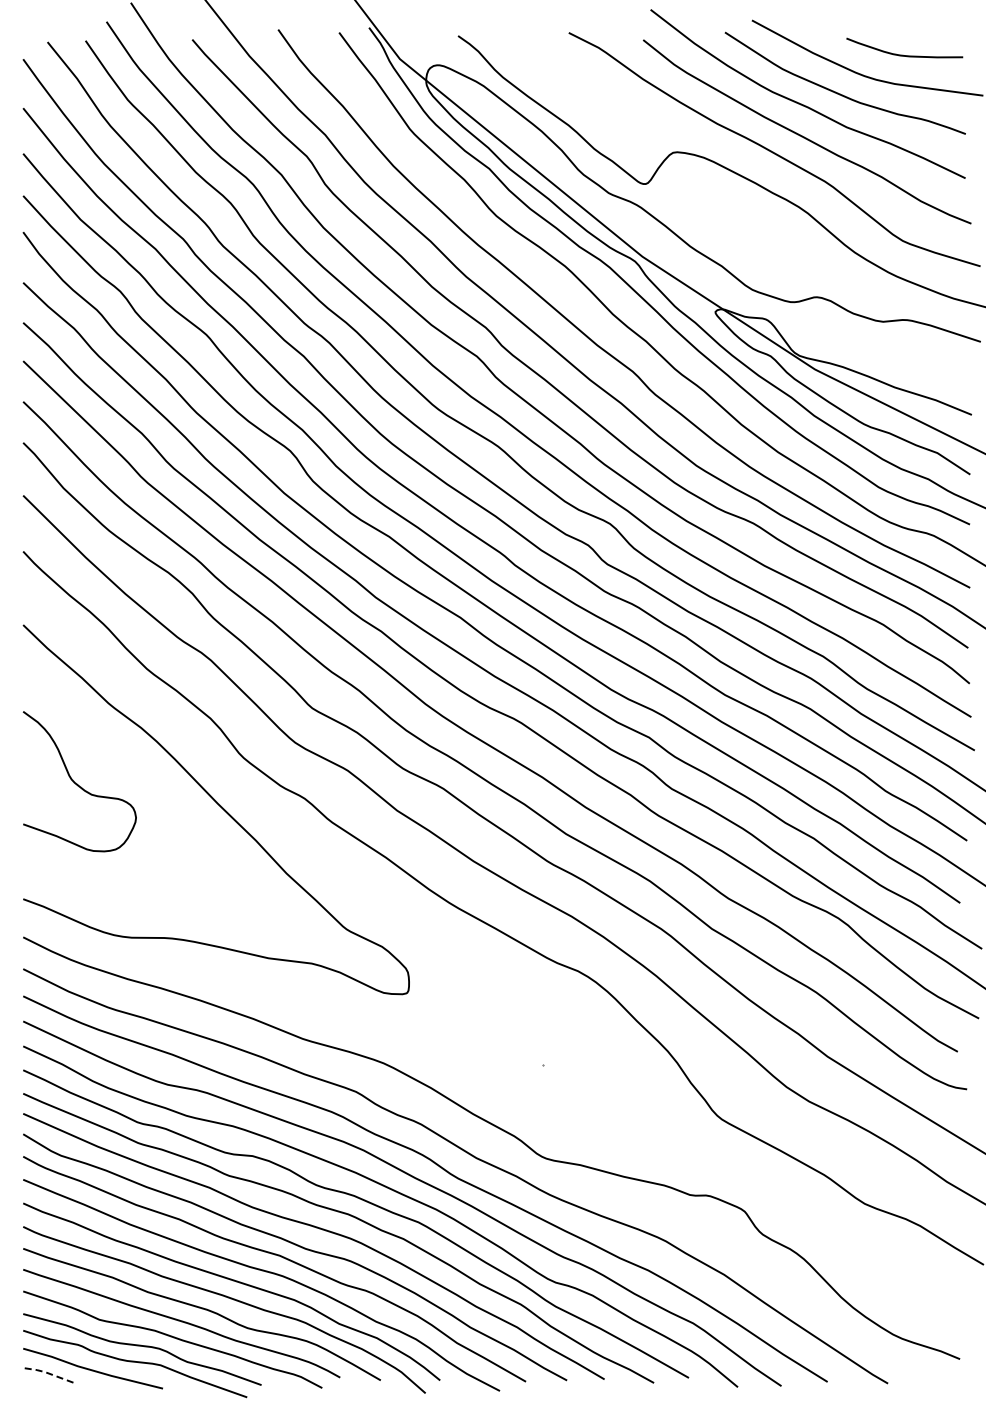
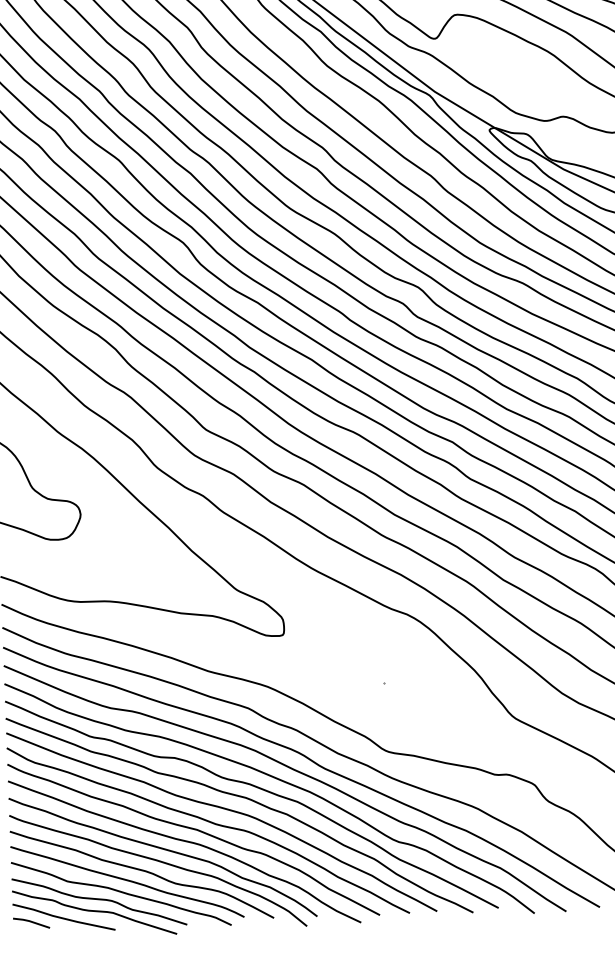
line: (47, 1372) -> (30, 921), dashed -> solid

